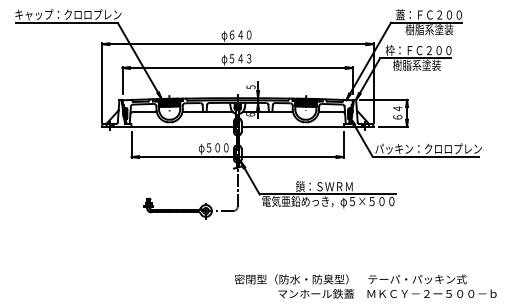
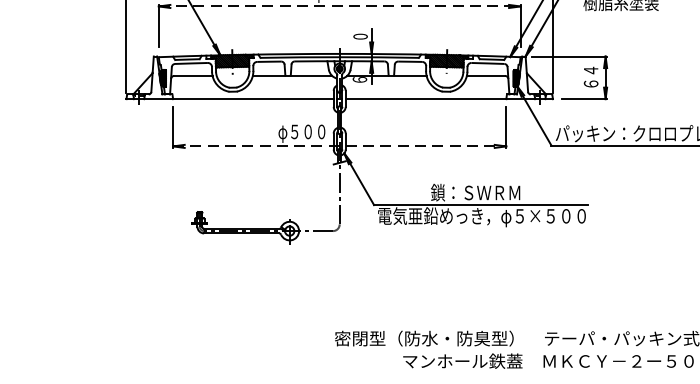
line: (238, 67) -> (340, 5), solid -> dashed
text: (250, 87) -> (359, 37), 5 -> 0
line: (238, 157) -> (340, 147), solid -> dashed

